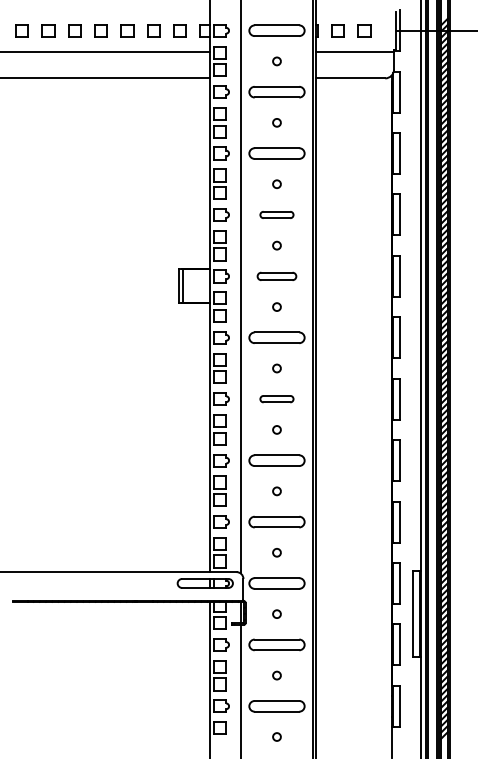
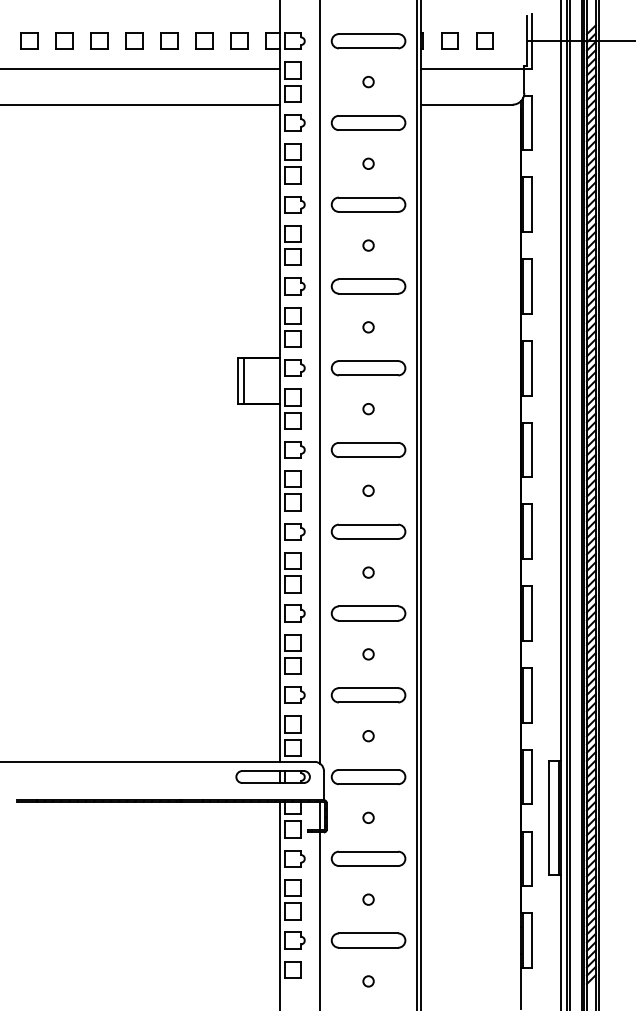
part: (276, 214) -> (368, 286), size x1.67
part: (276, 276) -> (368, 368), size x1.43
part: (276, 399) -> (368, 531), size x1.67

